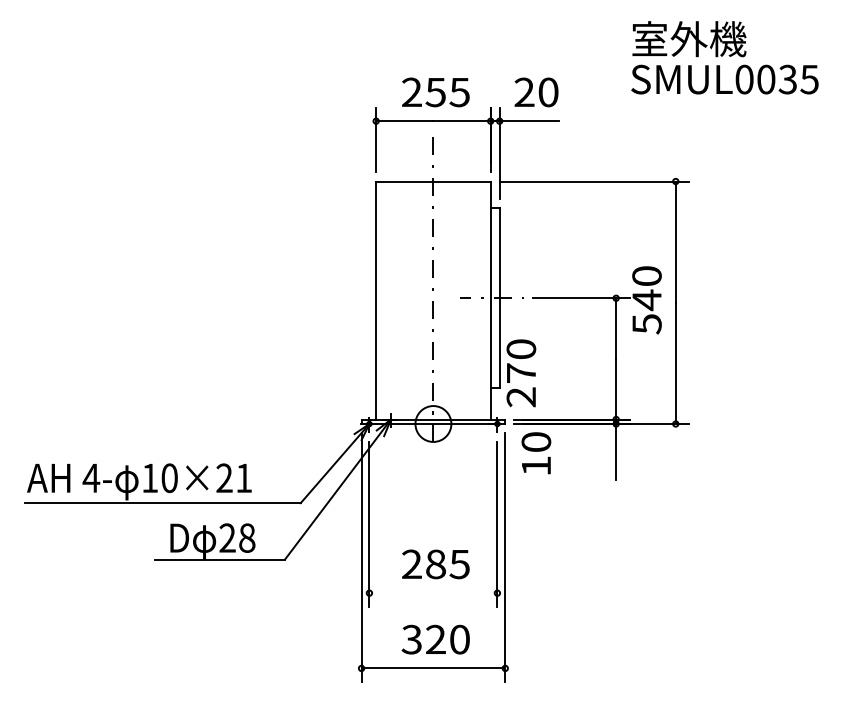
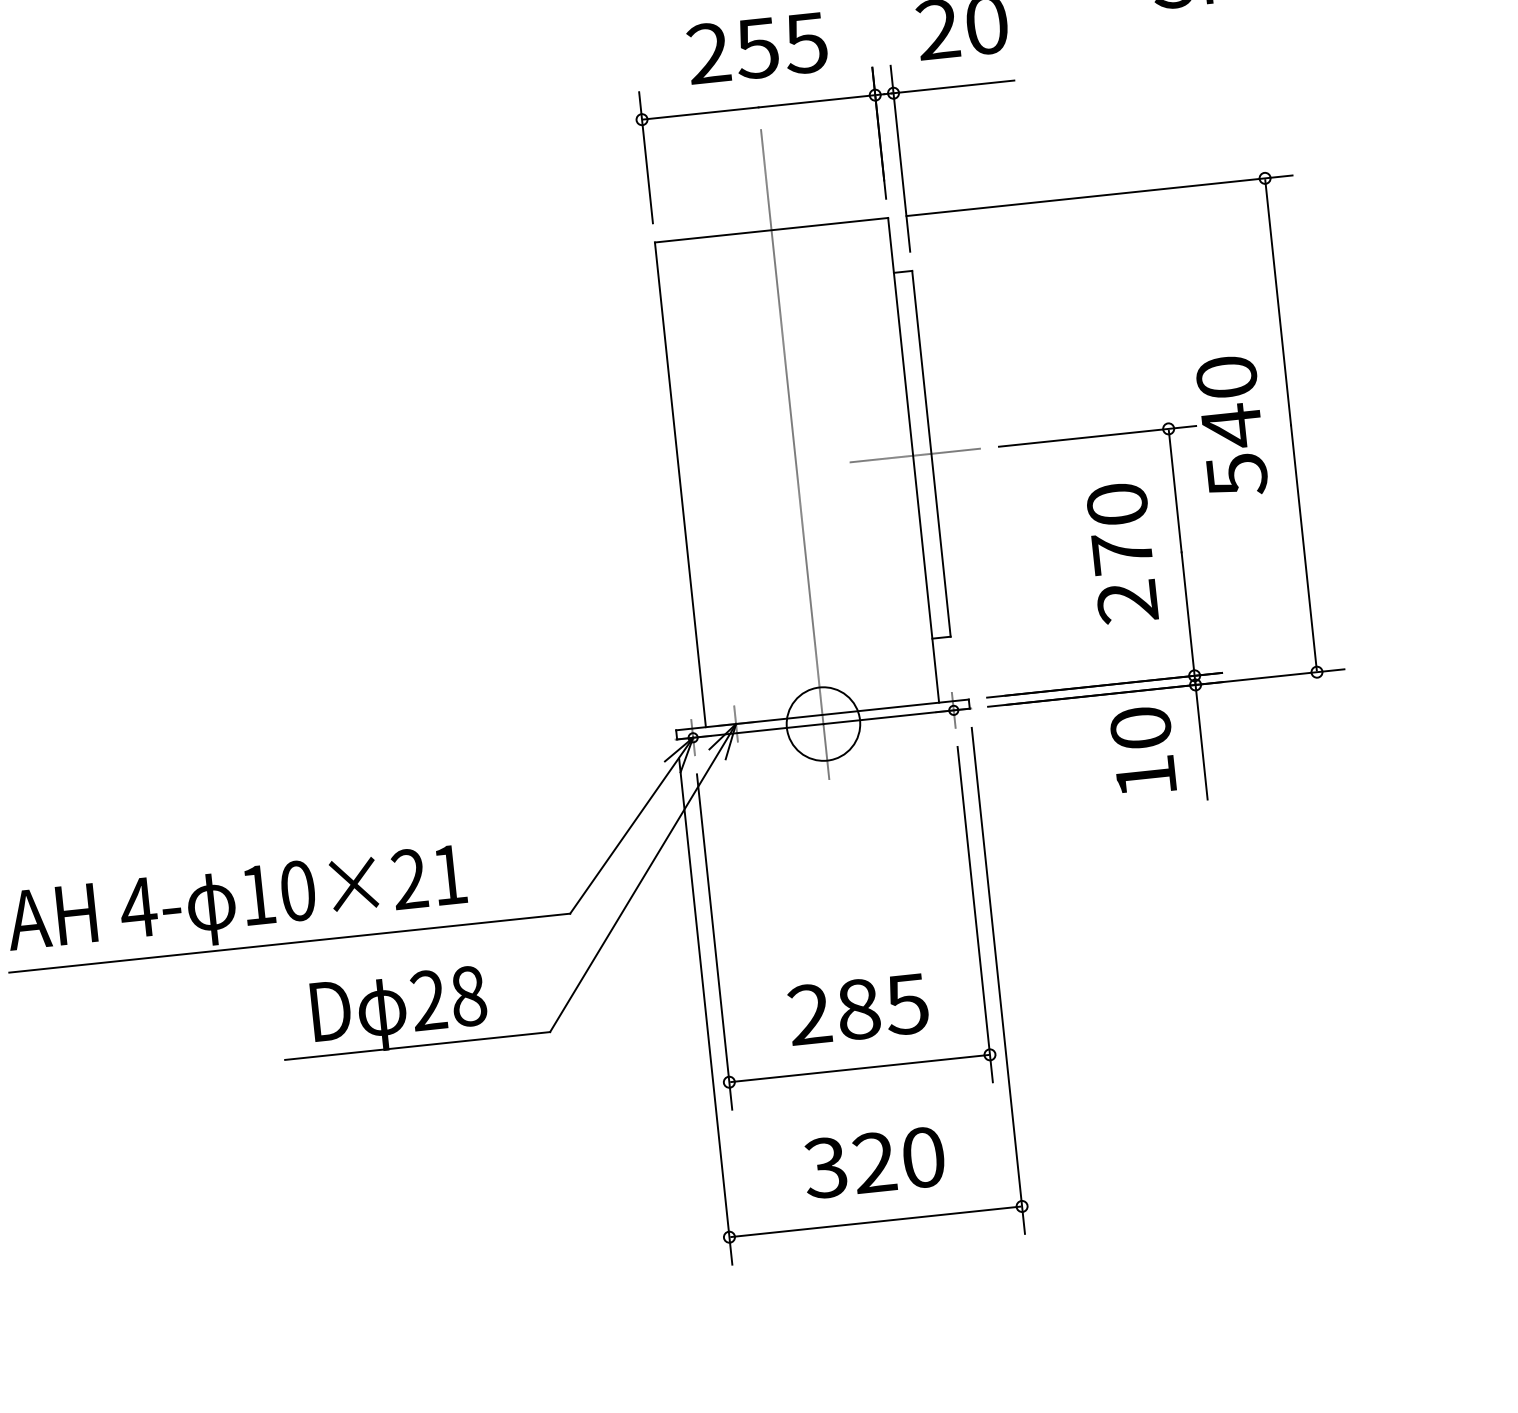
text: (521, 373) -> (1122, 553), moved
text: (536, 453) -> (1143, 751), moved
line: (433, 593) -> (859, 1069), added

